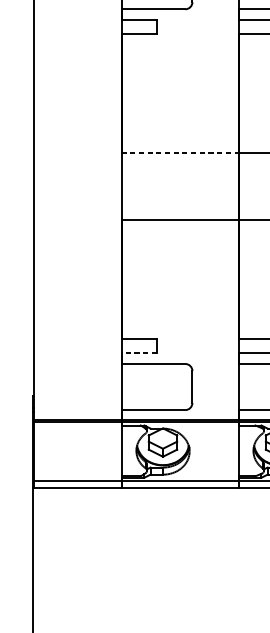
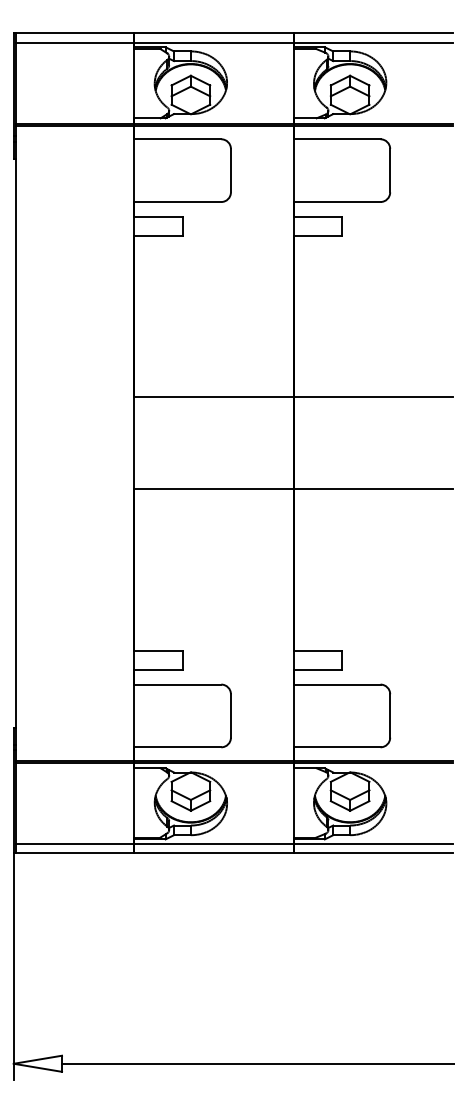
line: (180, 152) -> (214, 397), dashed -> solid
line: (139, 353) -> (158, 670), dashed -> solid

